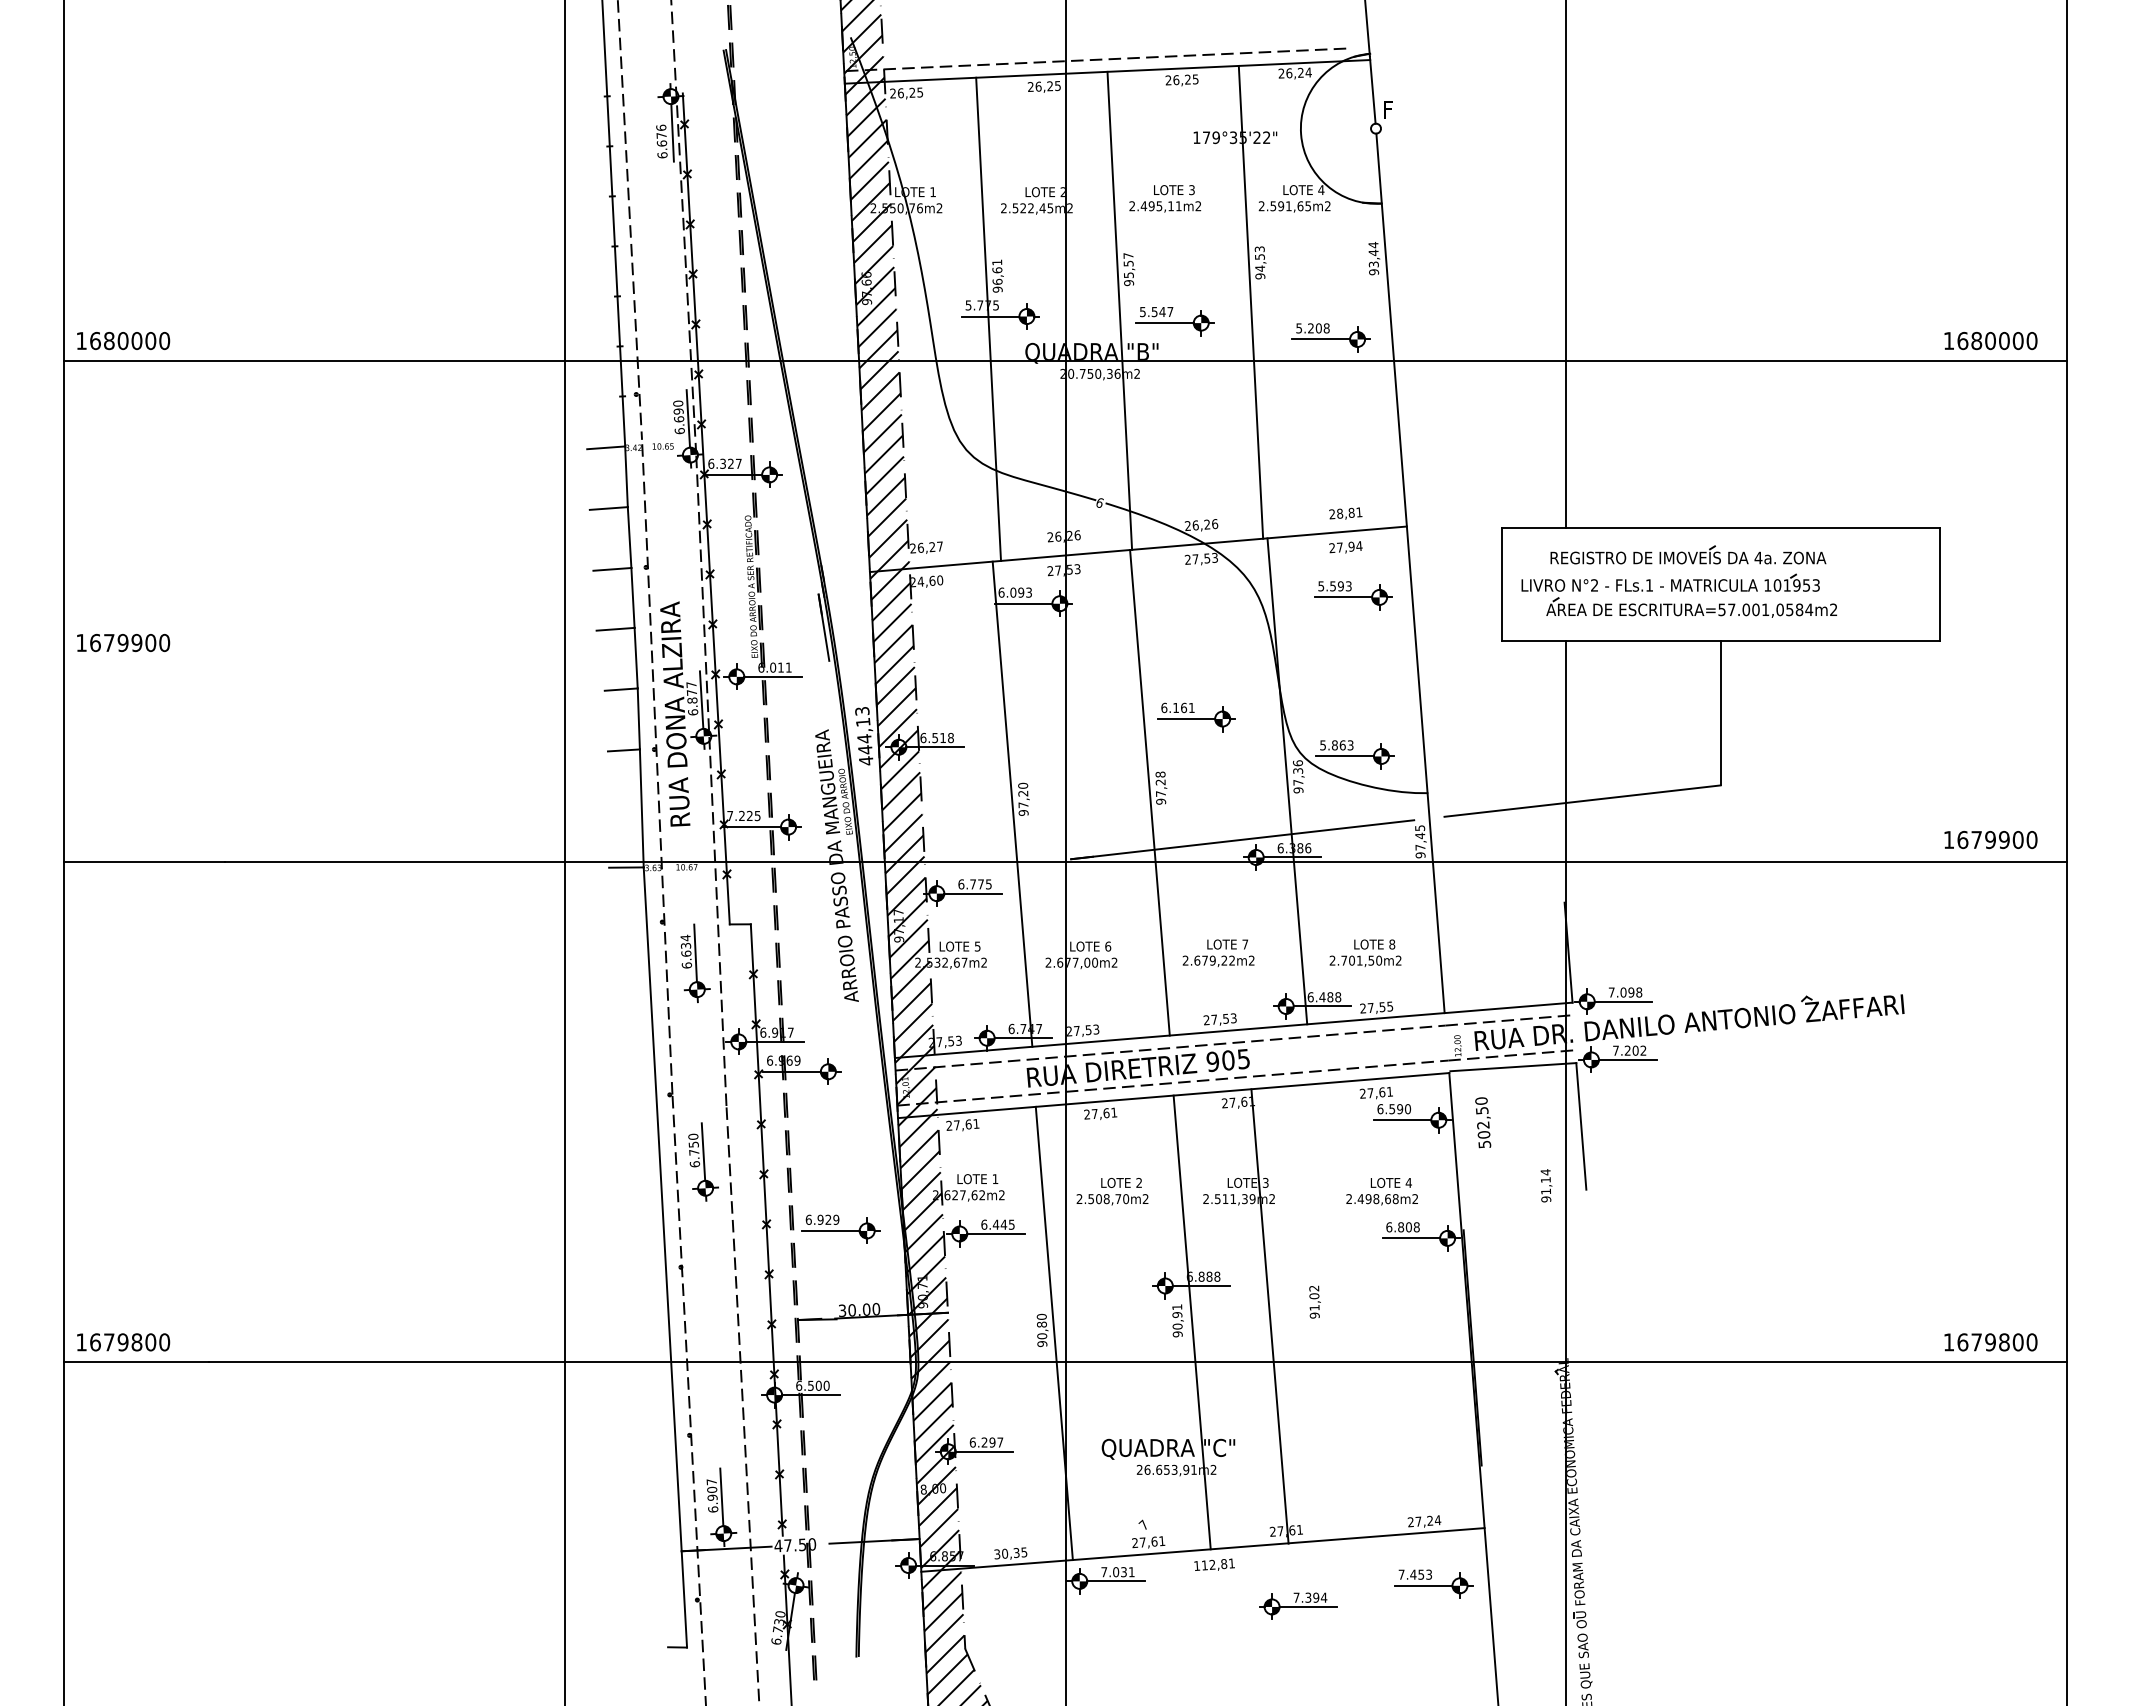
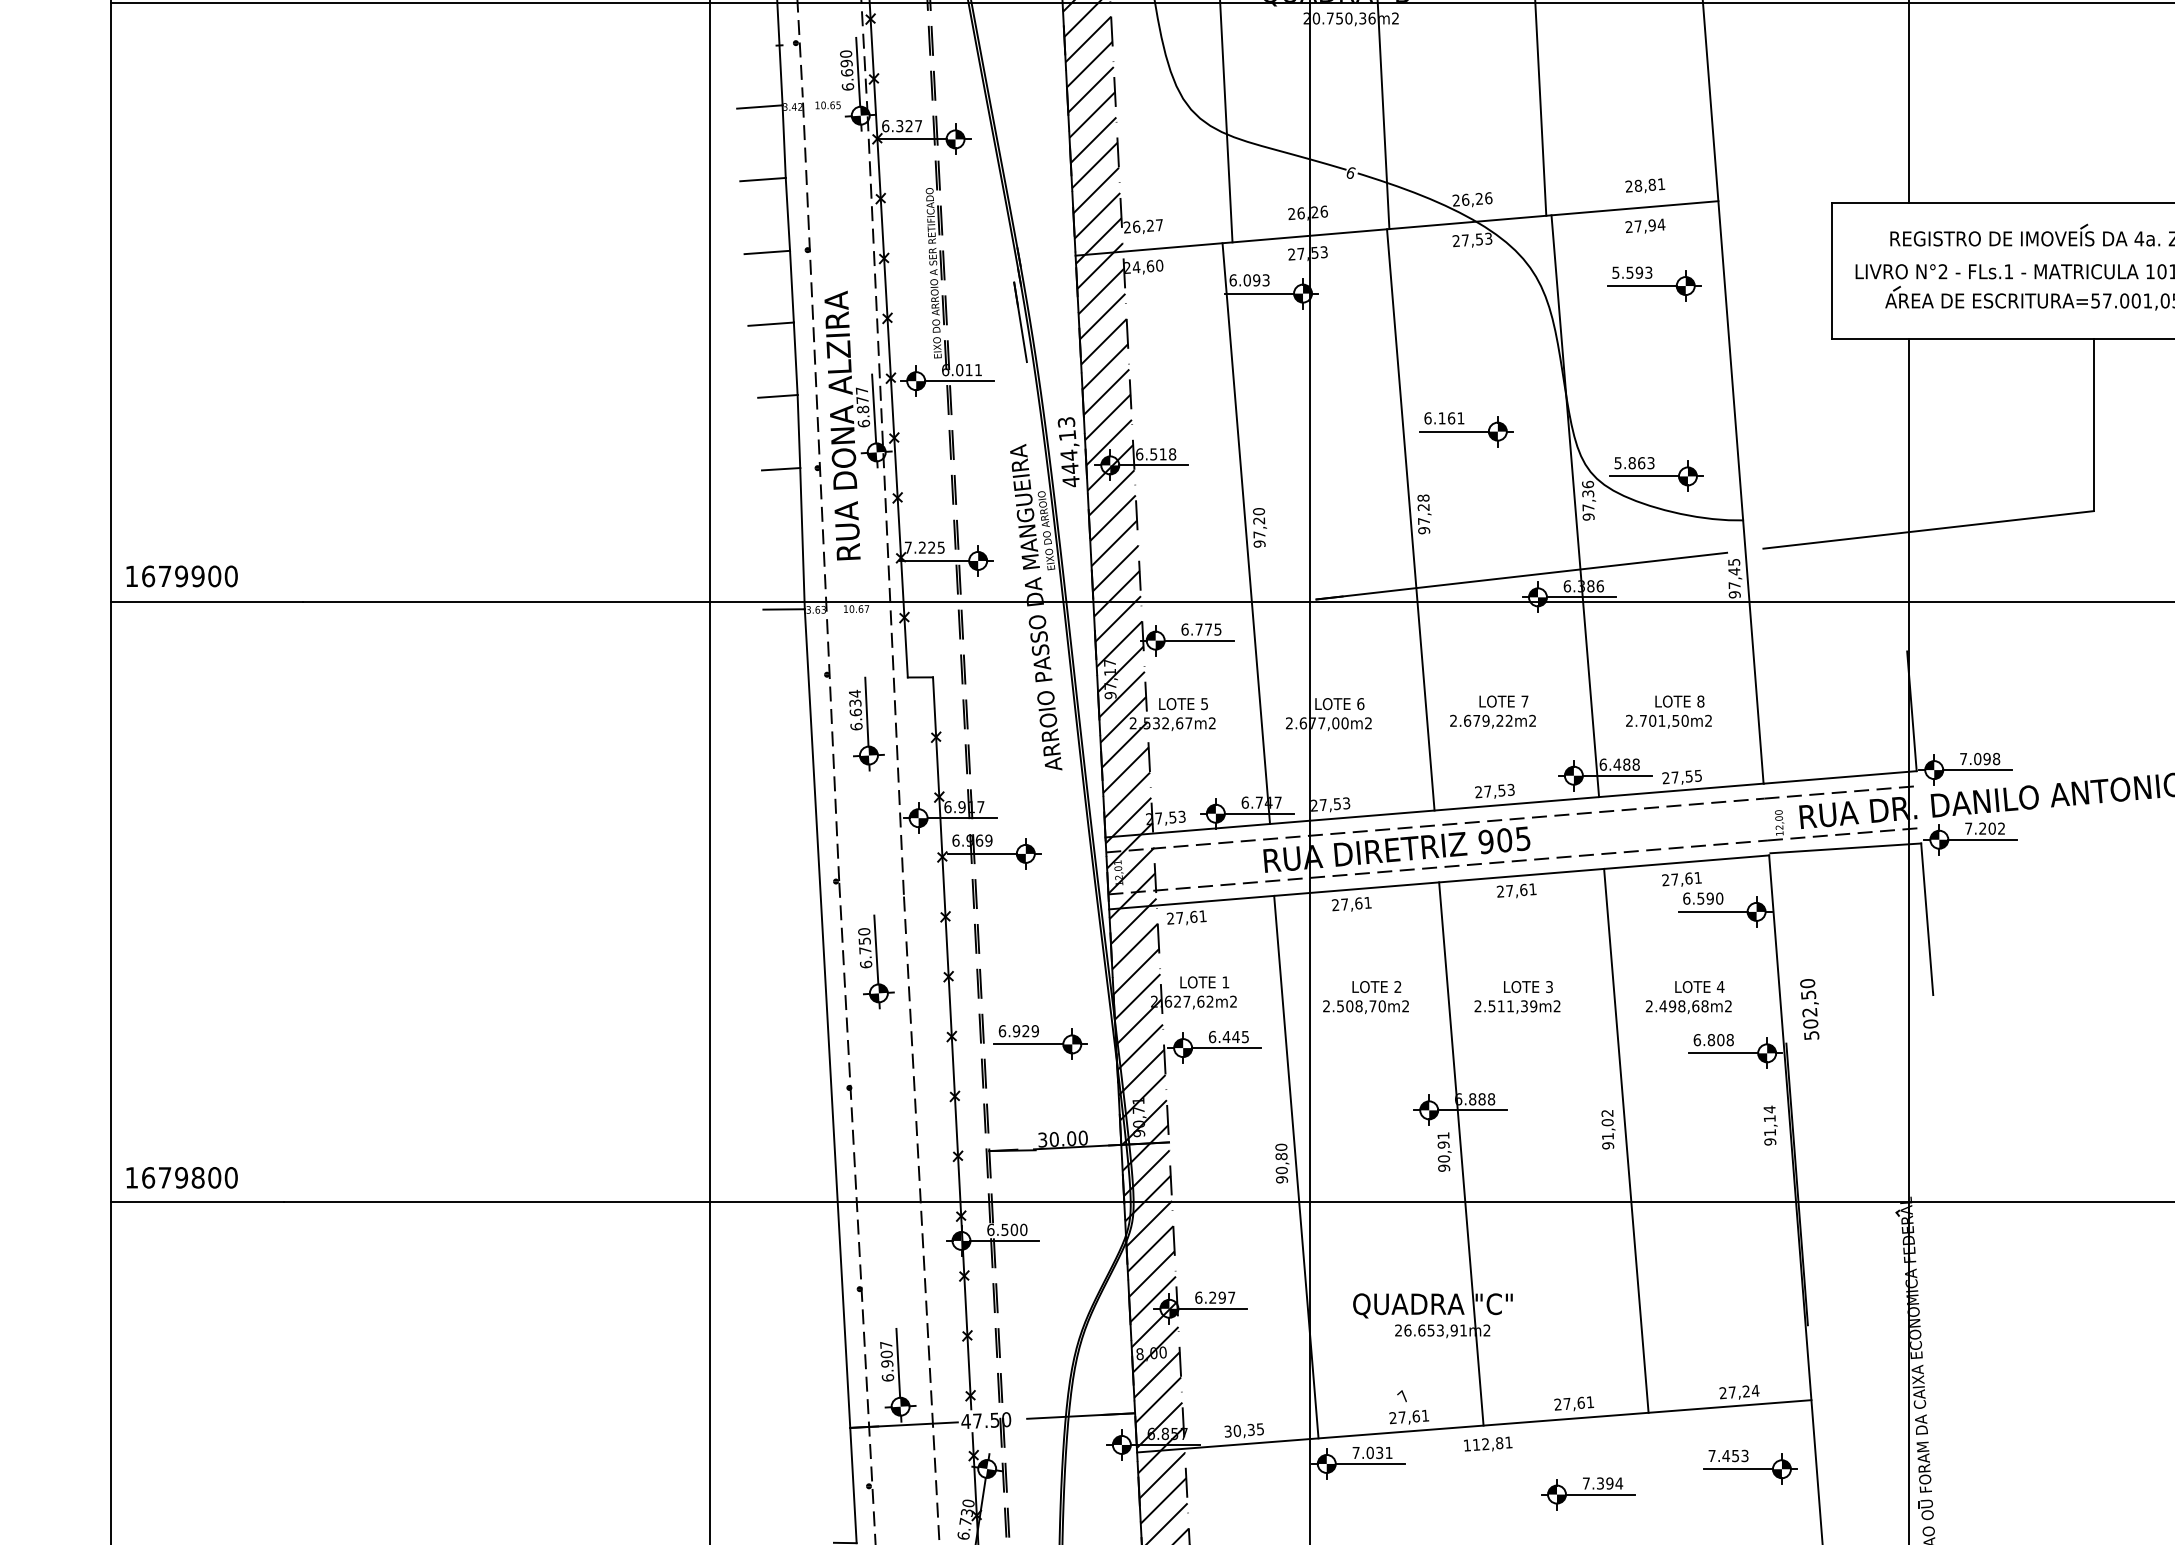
text: (123, 643) -> (182, 577), moved
text: (1483, 1122) -> (1810, 1009), moved
text: (1546, 1185) -> (1770, 1125), moved
line: (1269, 1316) -> (1625, 1140), moved

